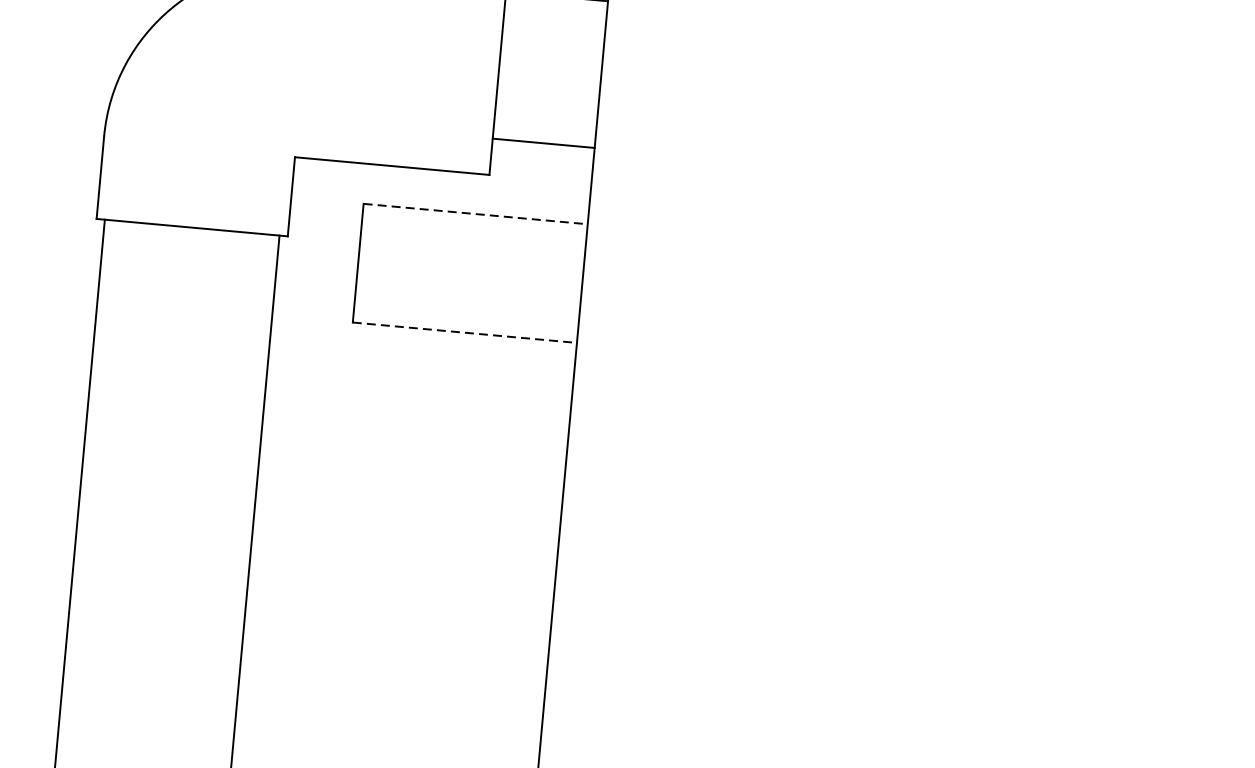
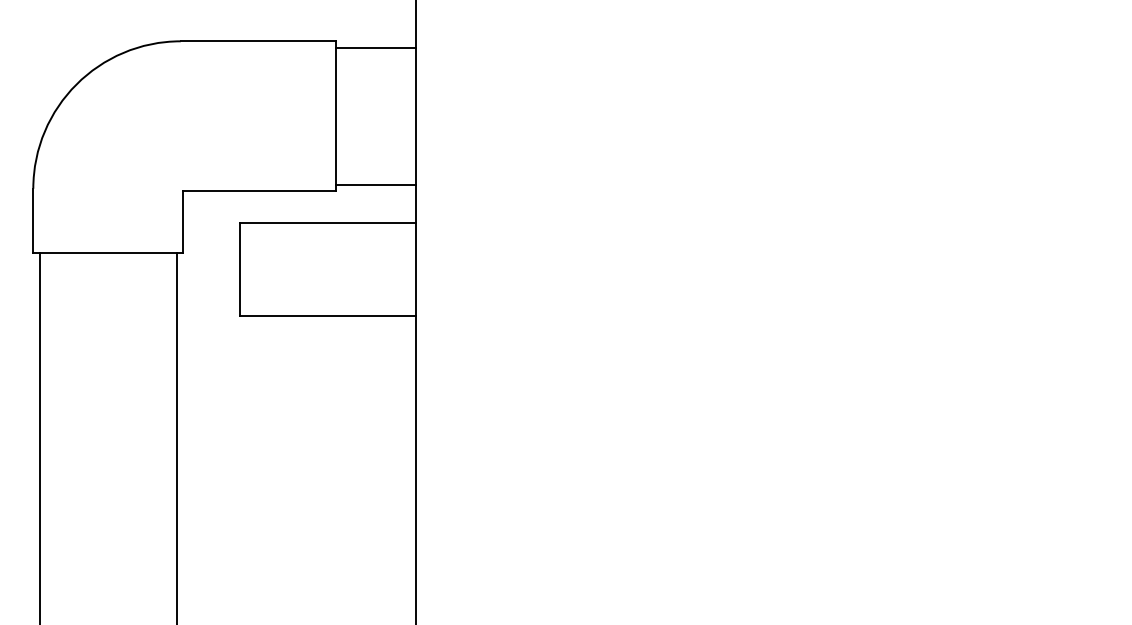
line: (543, 142) -> (375, 184), moved
line: (476, 213) -> (328, 222), dashed -> solid
line: (465, 332) -> (328, 315), dashed -> solid

